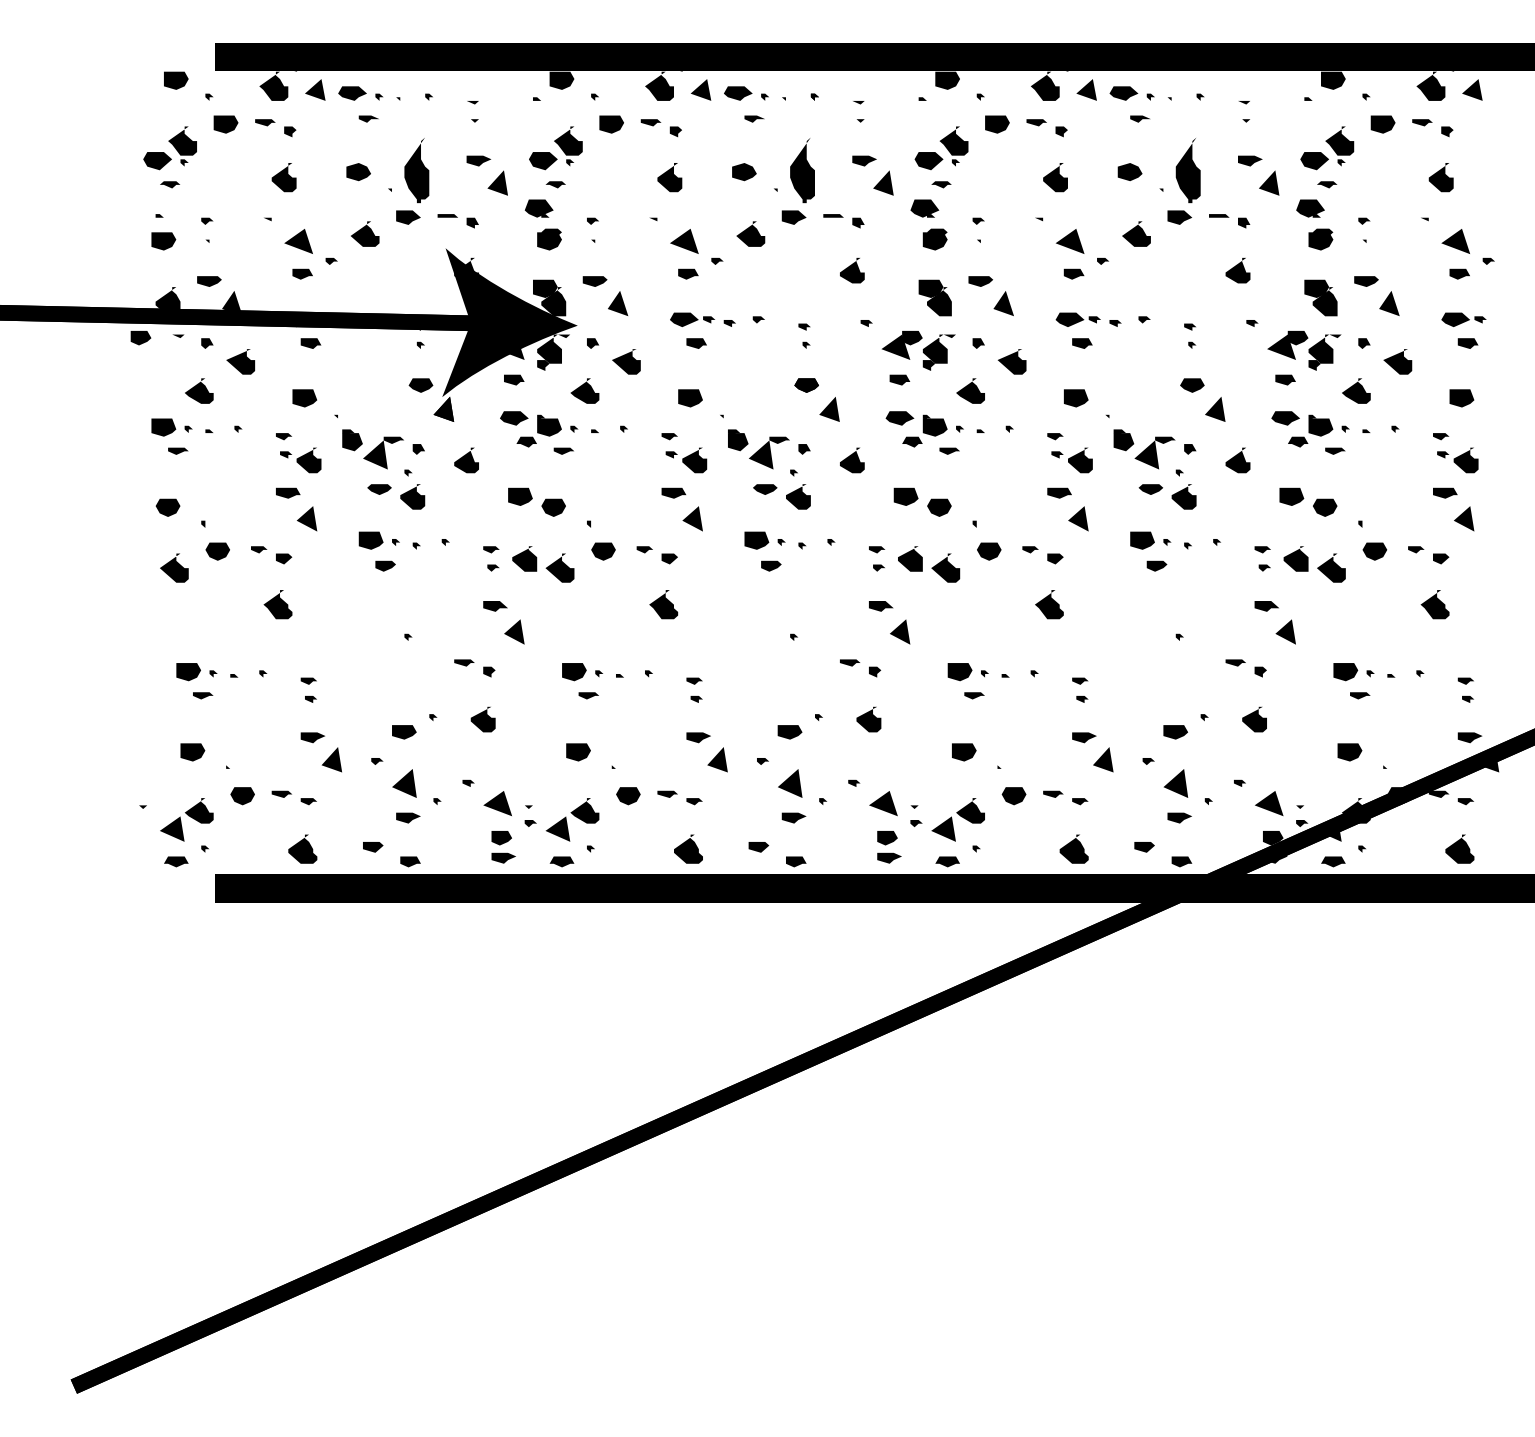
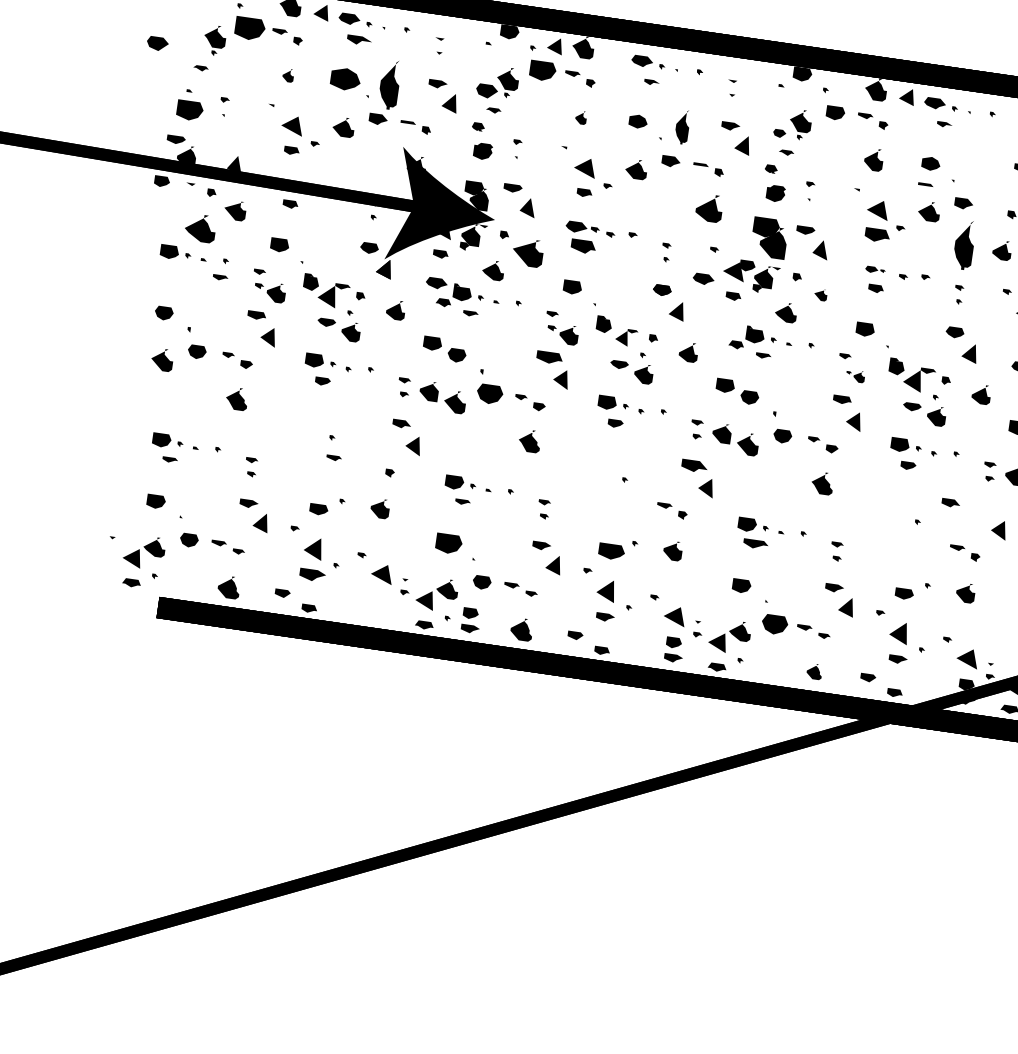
part: (701, 89) -> (555, 45), moved
part: (368, 118) -> (358, 39), size x1.6
part: (225, 124) -> (249, 28), size x1.6
part: (611, 124) -> (542, 71), size x1.4
part: (157, 161) -> (157, 44), moved
part: (928, 161) -> (779, 133), size x0.6
part: (802, 170) -> (682, 126), size x0.7
part: (1187, 170) -> (963, 244), moved
part: (358, 172) -> (345, 79), size x1.6
part: (283, 177) -> (287, 75), size x0.6
part: (669, 177) -> (580, 117), size x0.6
part: (538, 208) -> (478, 126), size x0.6
part: (924, 208) -> (771, 169), size x0.6
line: (1219, 215) -> (926, 184), moved
part: (163, 241) -> (189, 110), size x1.4
part: (852, 270) -> (709, 208), size x1.4
part: (1073, 273) -> (877, 234), size x1.6
part: (209, 281) -> (176, 139), moved
part: (934, 297) -> (768, 237), size x1.4
part: (1077, 319) -> (875, 269), size x0.6
part: (696, 343) -> (583, 246), size x1.6
part: (626, 361) -> (528, 252), size x1.4
part: (1011, 361) -> (820, 294), size x0.6
part: (199, 390) -> (200, 227), size x1.4
part: (899, 418) -> (703, 279), moved
part: (178, 450) -> (220, 277), moved
part: (769, 452) -> (626, 337), size x0.7
part: (1071, 460) -> (855, 376), size x0.6
part: (673, 492) -> (549, 357), size x1.4
part: (603, 551) -> (489, 394), size x1.4
part: (881, 606) -> (694, 466), size x1.4
part: (1266, 606) -> (950, 503), moved
part: (464, 662) -> (334, 457), moved
part: (974, 695) -> (755, 544), size x1.6
part: (789, 732) -> (611, 551), size x1.4
part: (578, 752) -> (448, 544), size x1.4
part: (1013, 796) -> (774, 625), size x1.4
part: (408, 817) -> (312, 574), size x1.4
part: (503, 847) -> (471, 620), moved
part: (1073, 848) -> (814, 671), size x0.7

